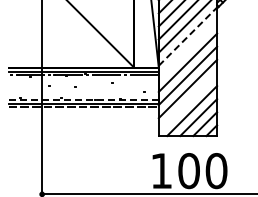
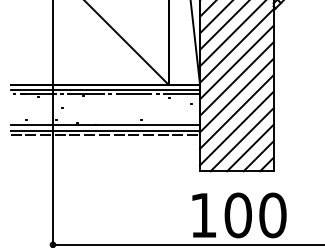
line: (188, 36) -> (237, 45), dashed -> solid
line: (187, 49) -> (236, 62), added
line: (84, 99) -> (106, 125), dashed -> solid
line: (187, 101) -> (236, 127), added

